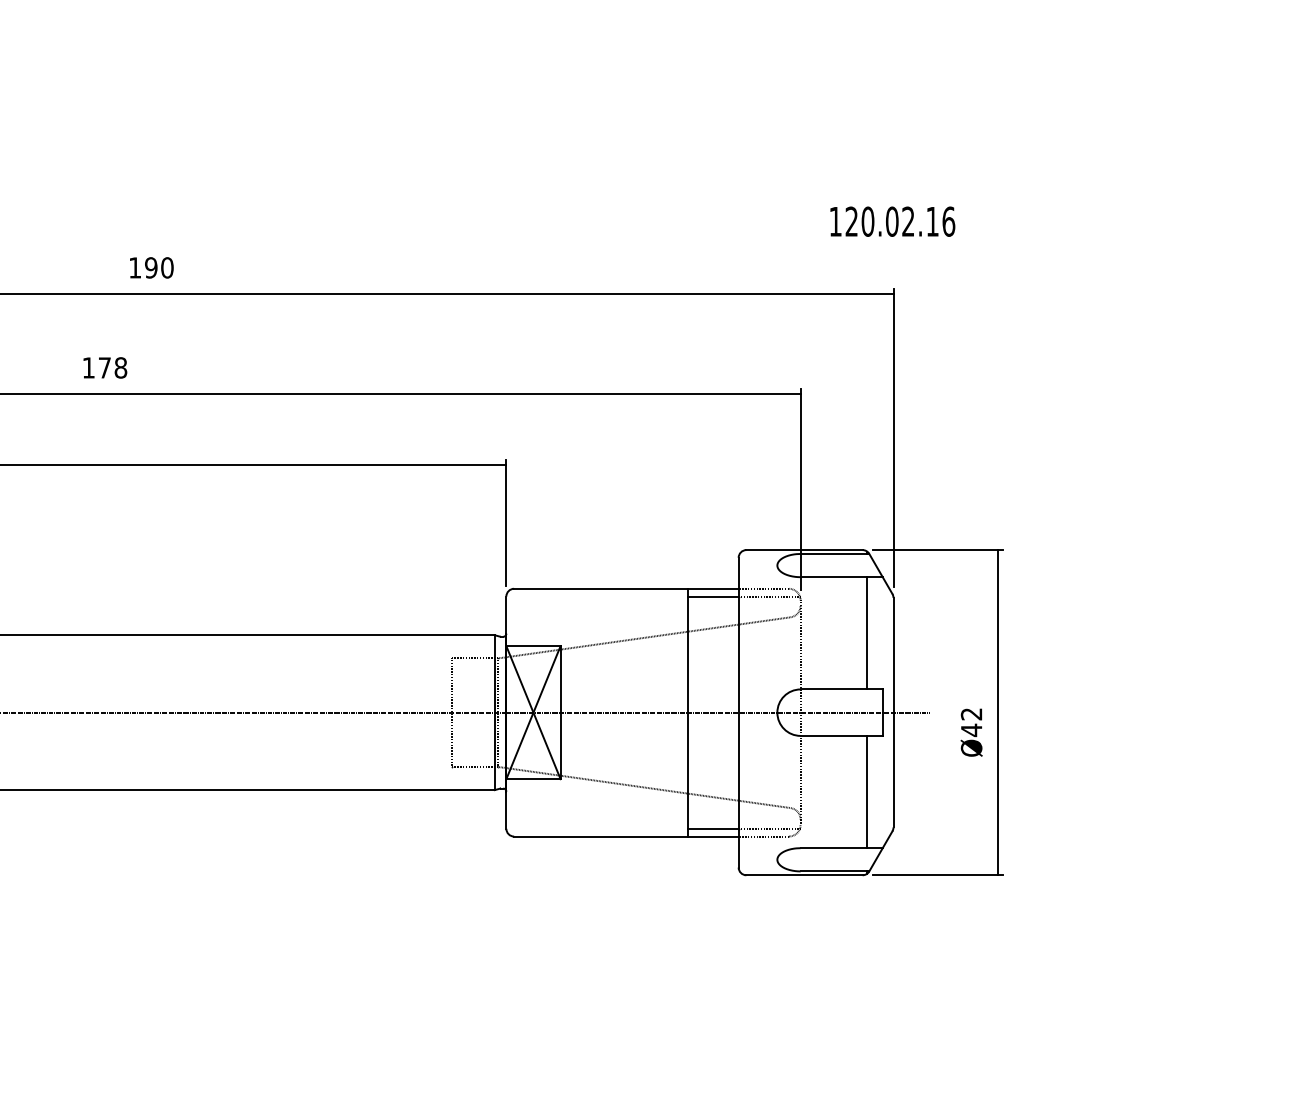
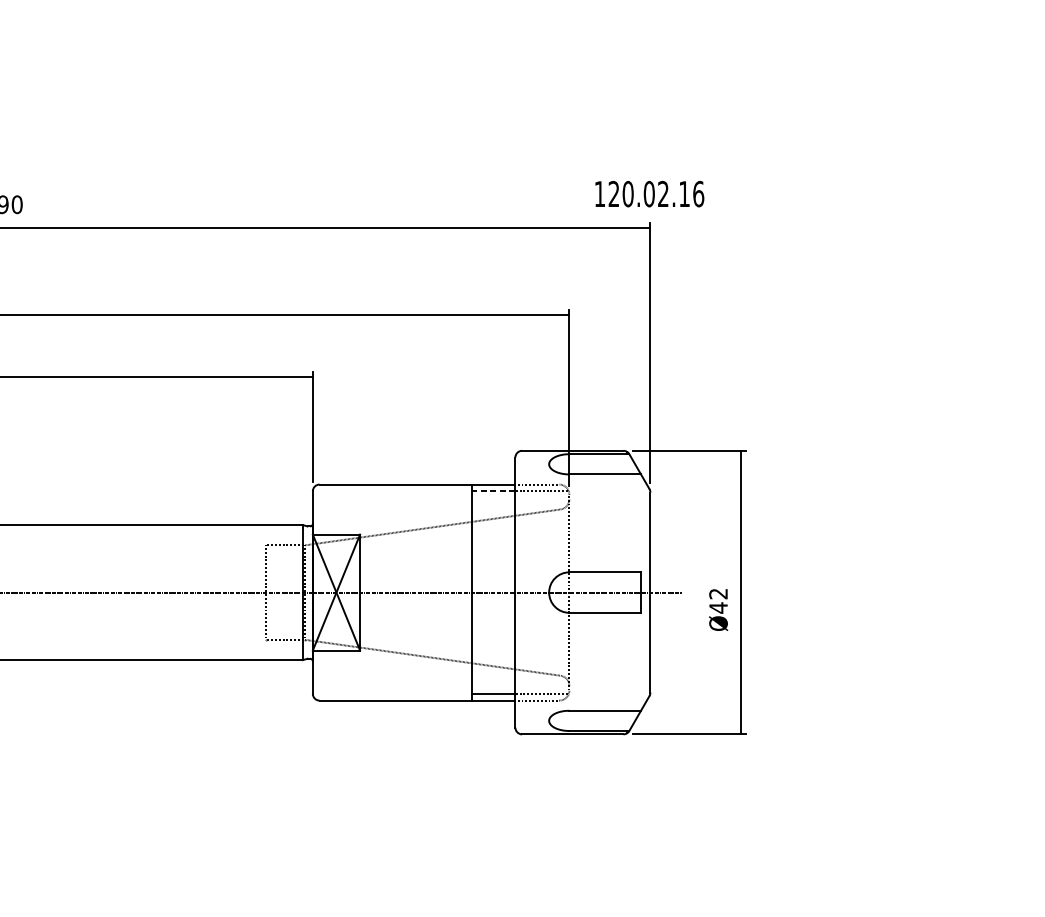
text: (892, 221) -> (649, 193), moved
line: (713, 596) -> (493, 491), solid -> dashed
line: (867, 633) -> (627, 523), removed
line: (867, 791) -> (627, 661), removed

